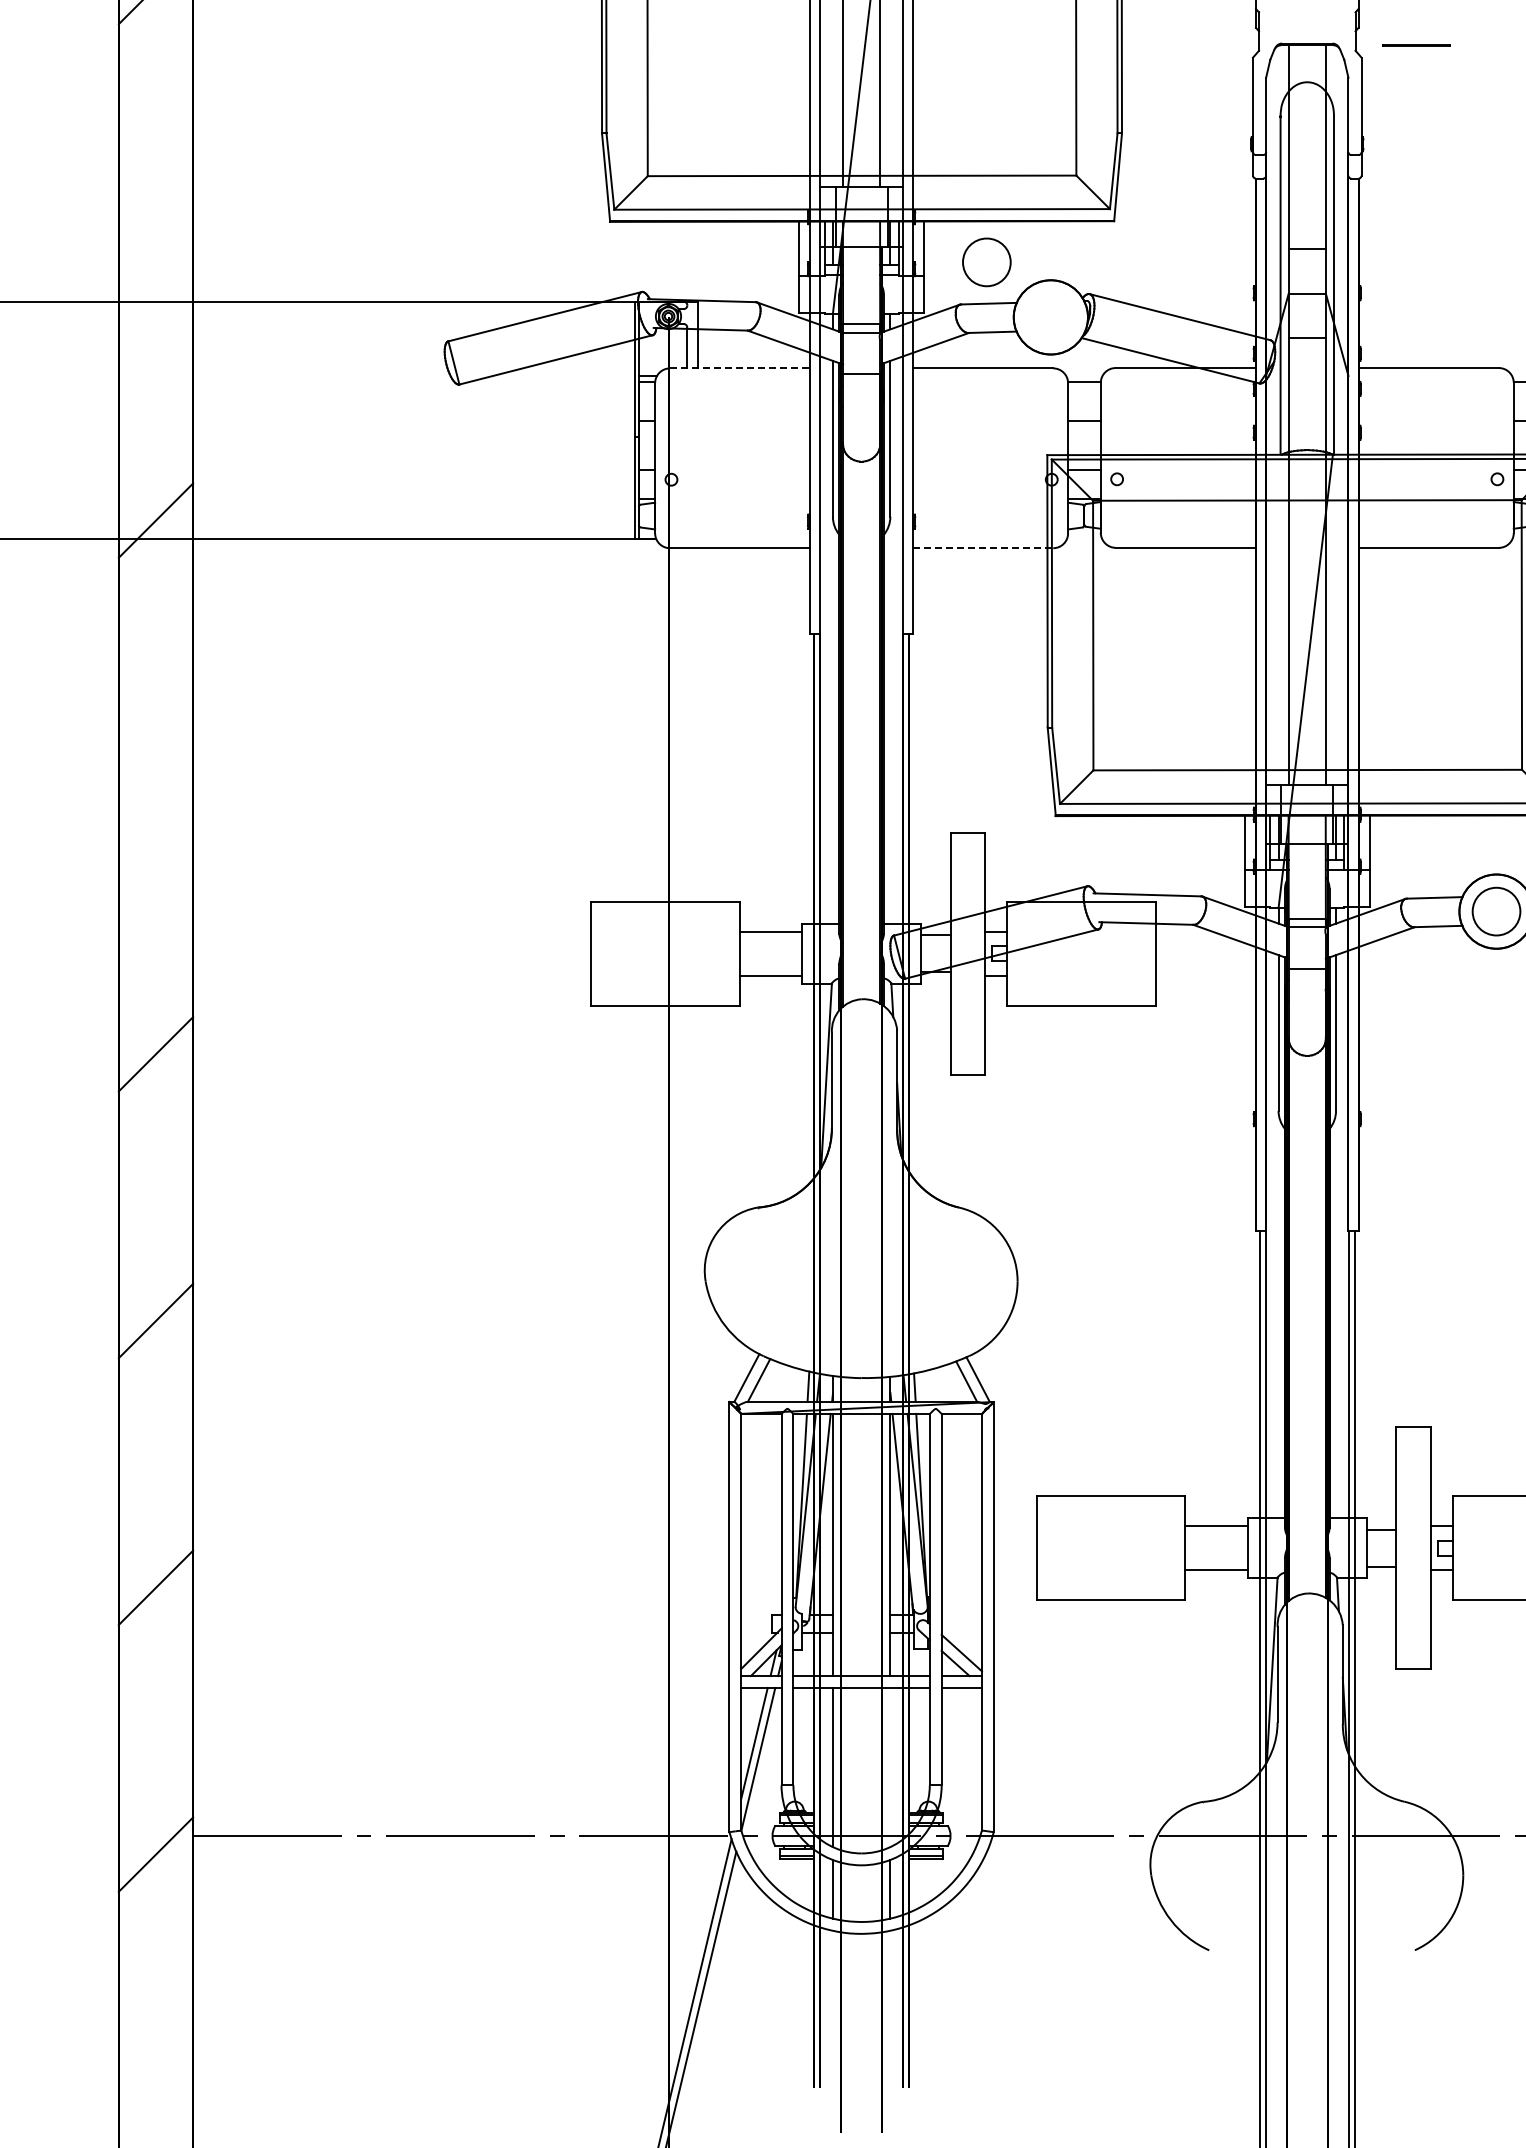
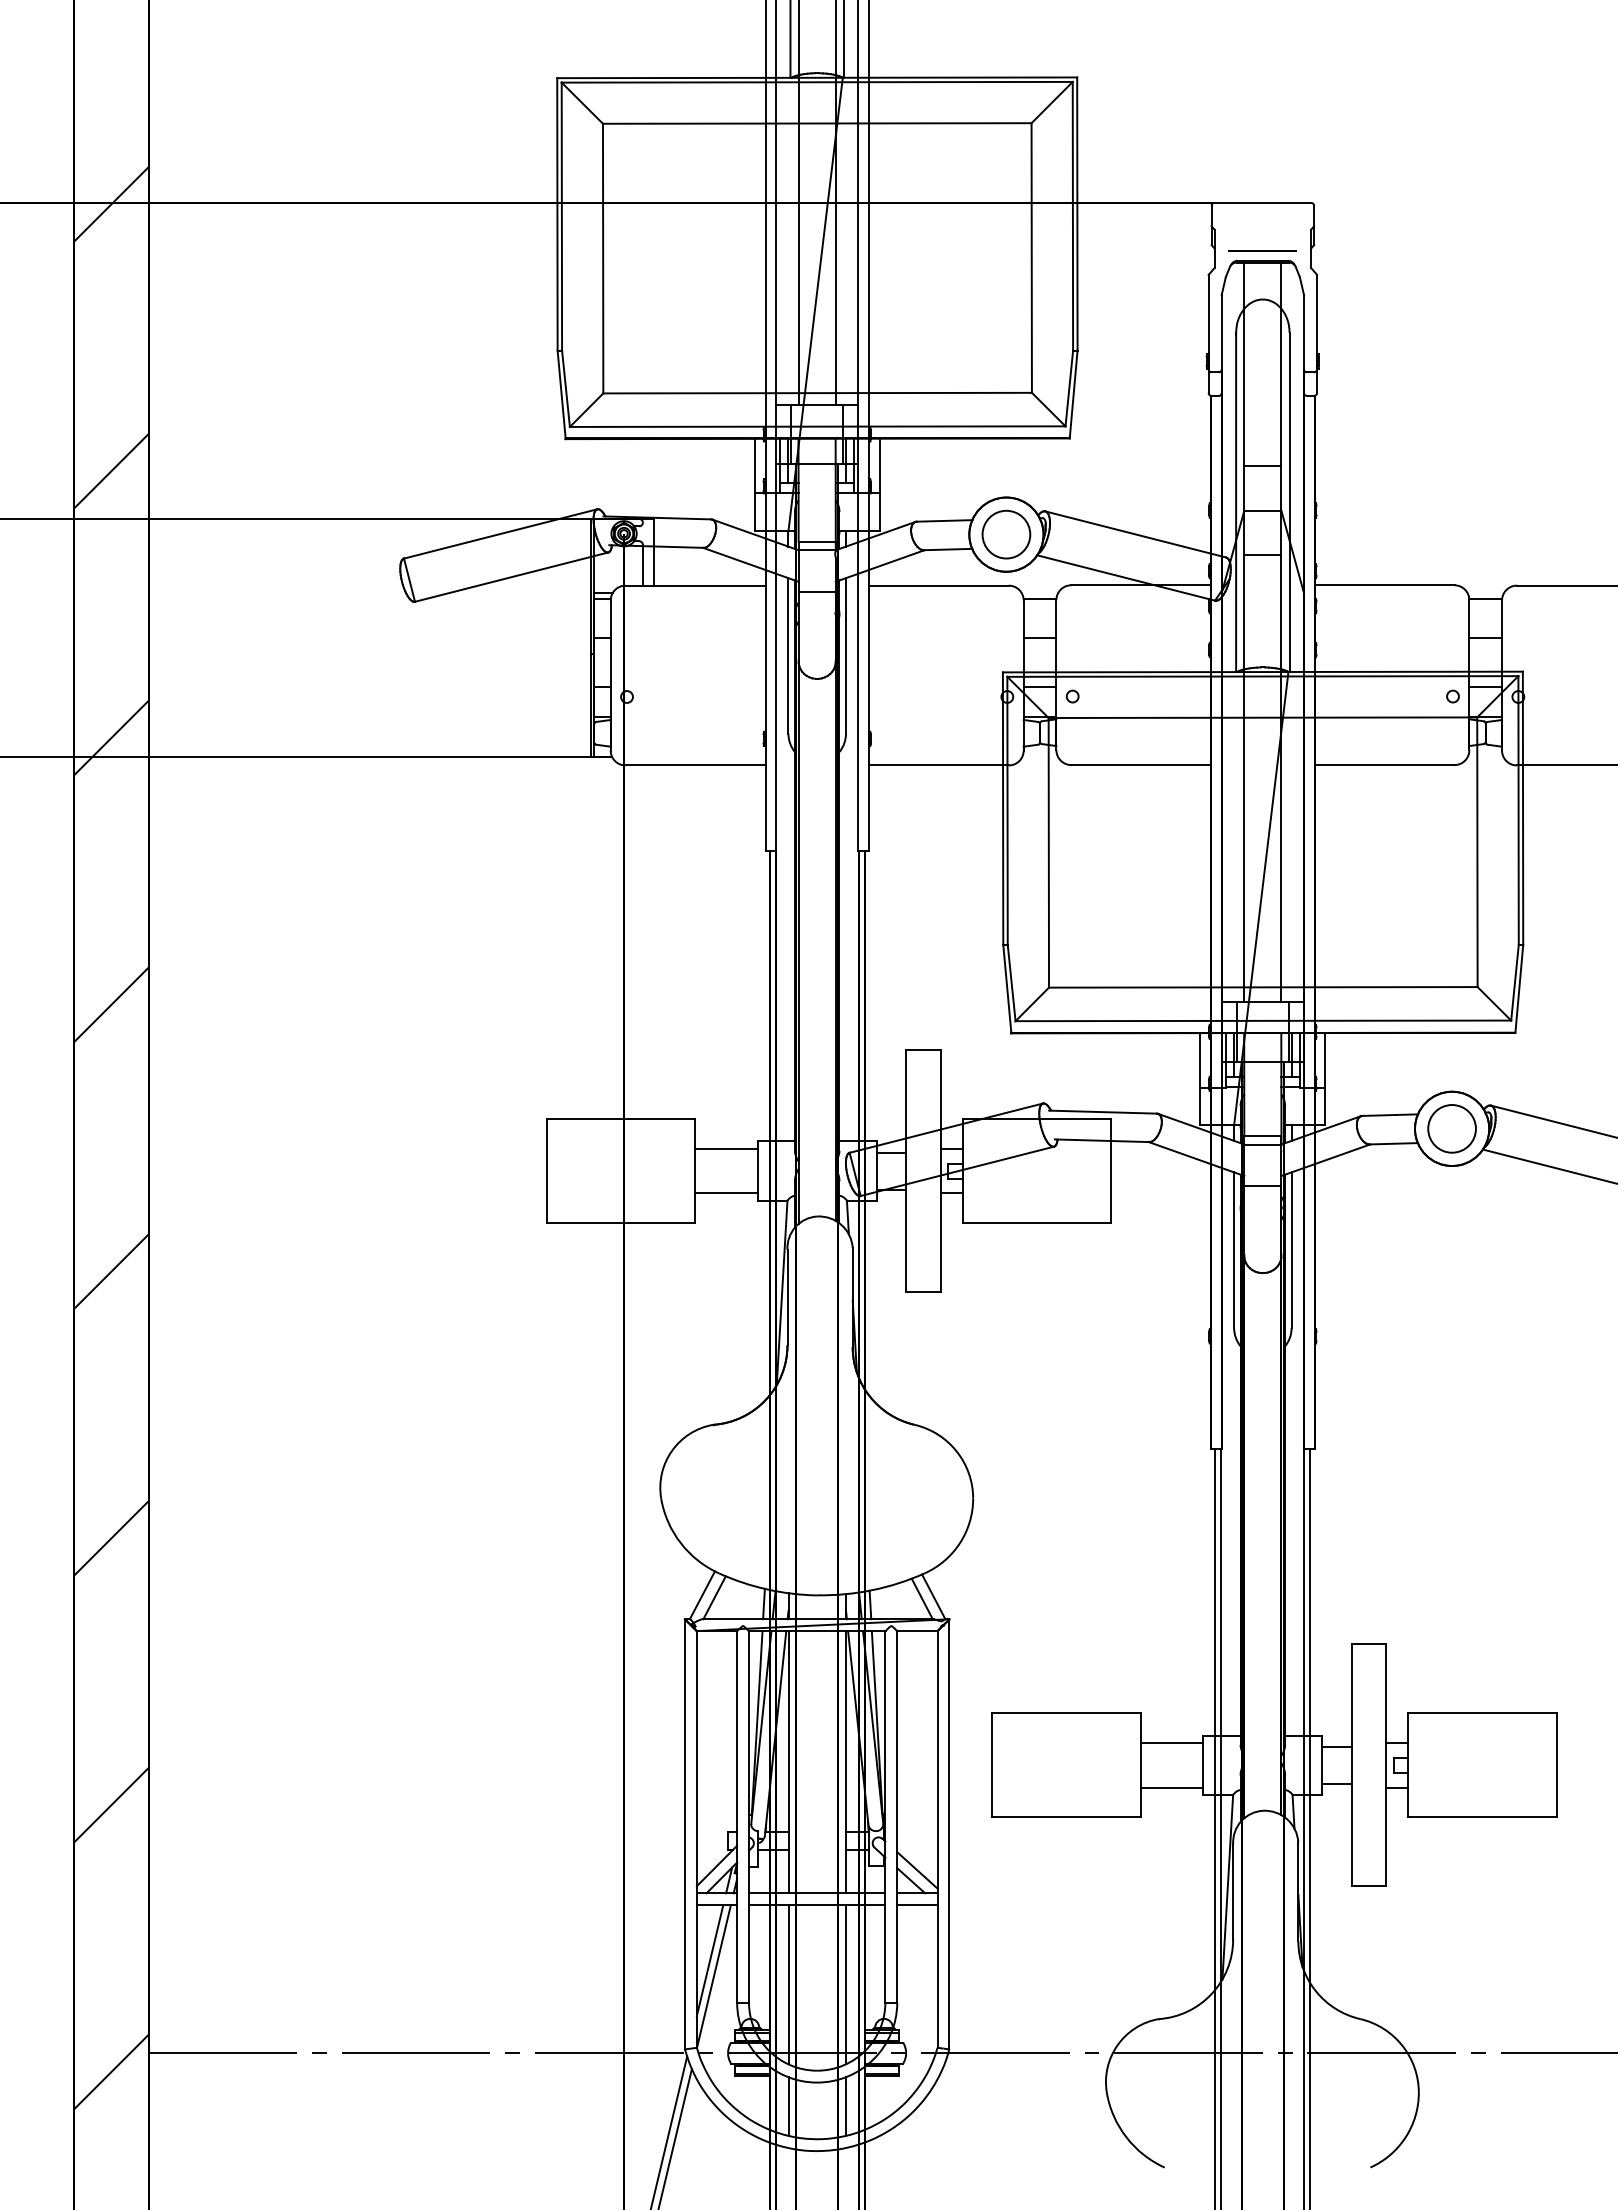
line: (1415, 45) -> (1262, 250), moved
line: (155, 253) -> (111, 470), added
circle: (986, 262) -> (1006, 534), moved
line: (739, 368) -> (695, 585), dashed -> solid
line: (982, 548) -> (938, 765), dashed -> solid
line: (155, 787) -> (111, 1004), added
line: (890, 1767) -> (846, 1984), added

